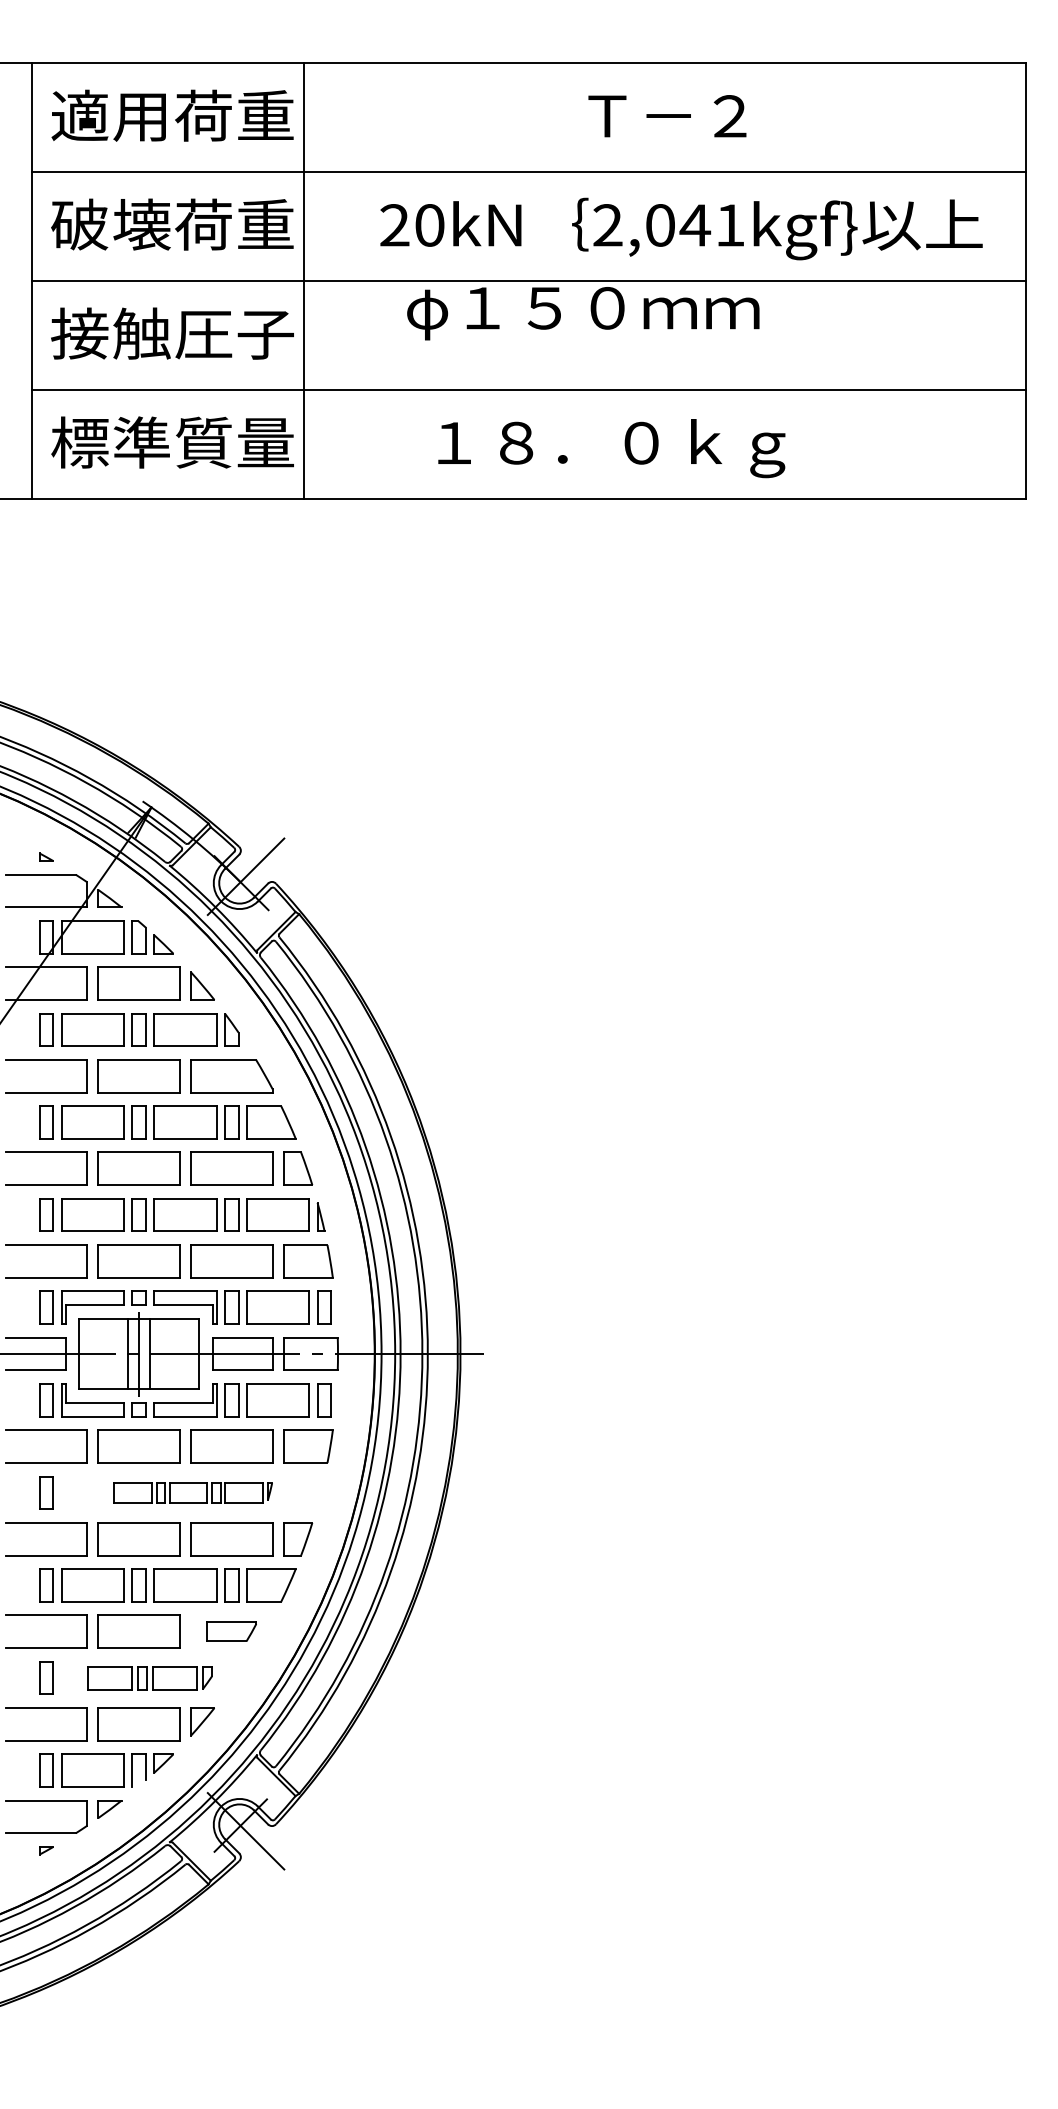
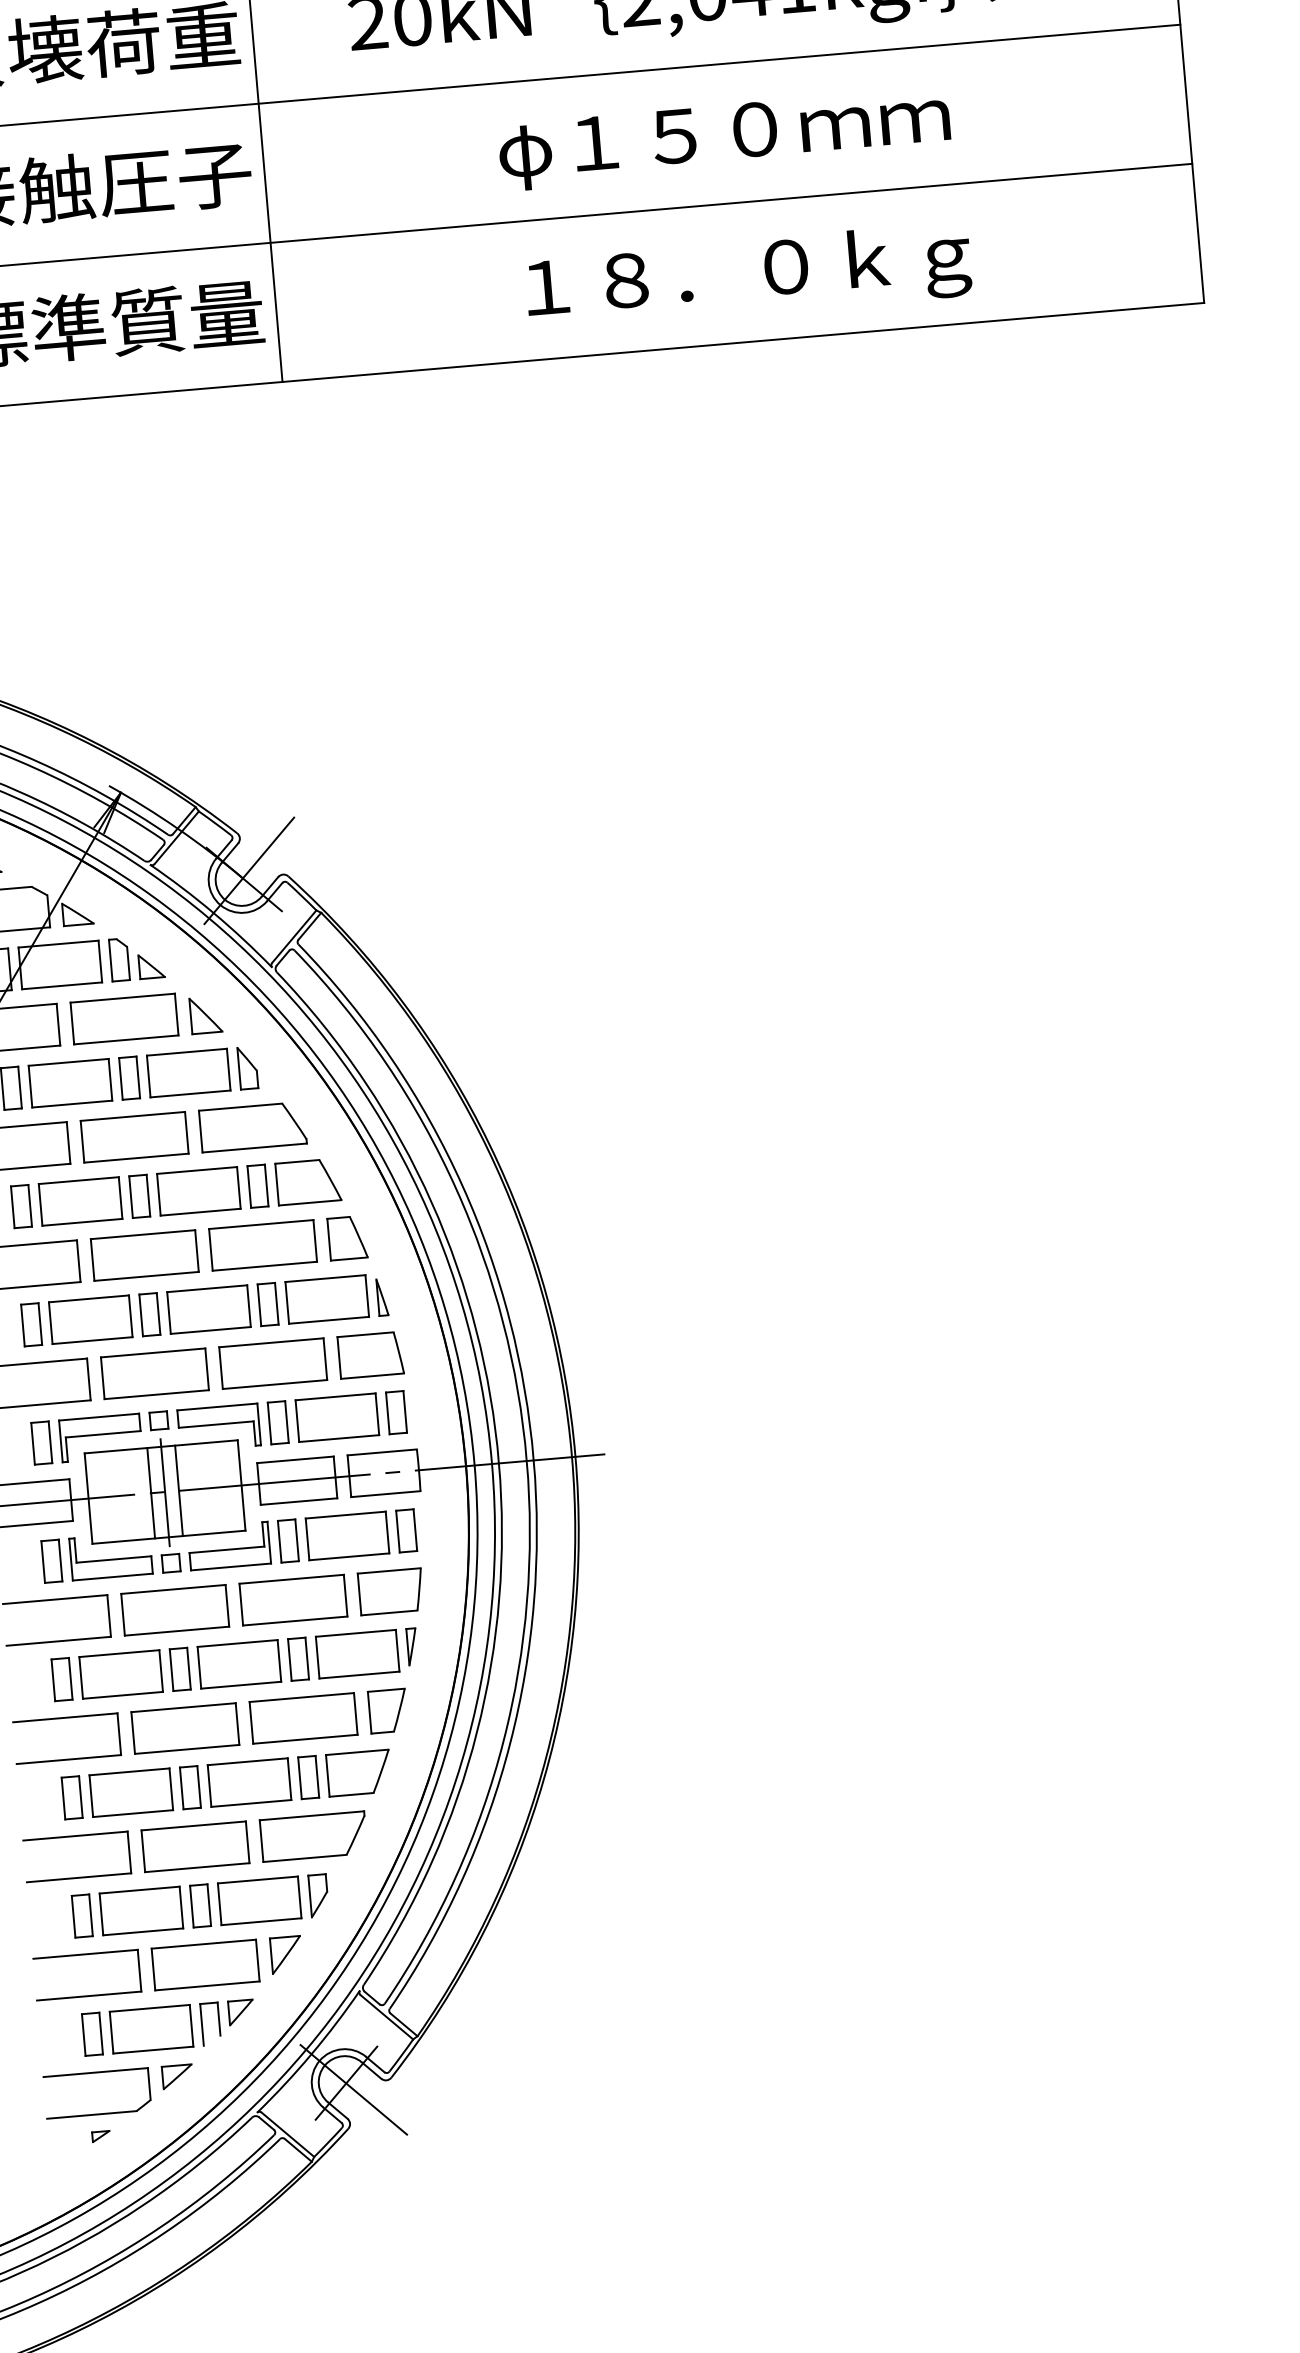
text: (583, 313) -> (724, 138), moved
text: (611, 448) -> (748, 277), moved
part: (193, 1492) -> (249, 1662), size x1.67
part: (231, 1631) -> (313, 1836), size x1.67
part: (150, 1677) -> (214, 1903), size x1.43

